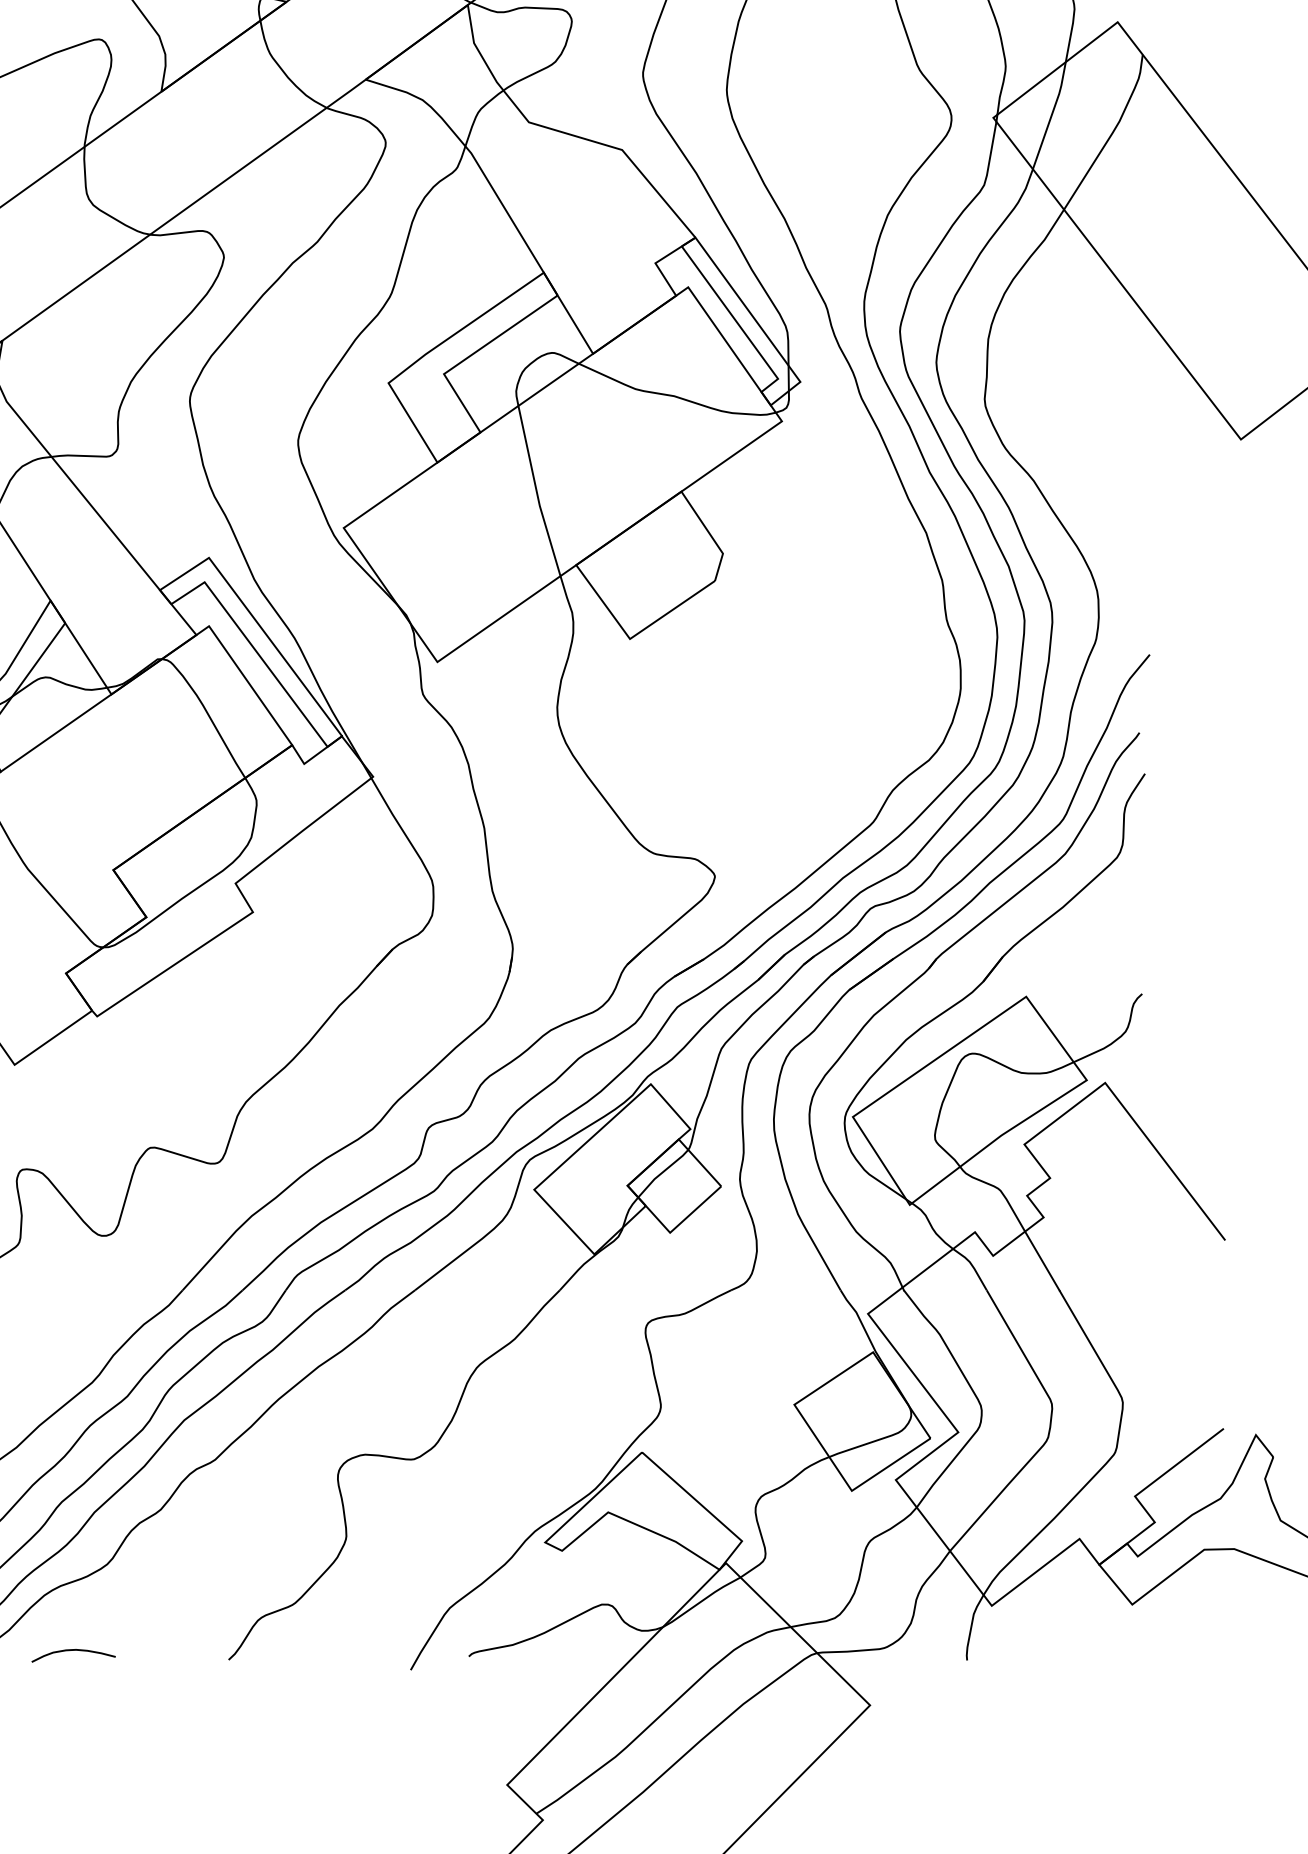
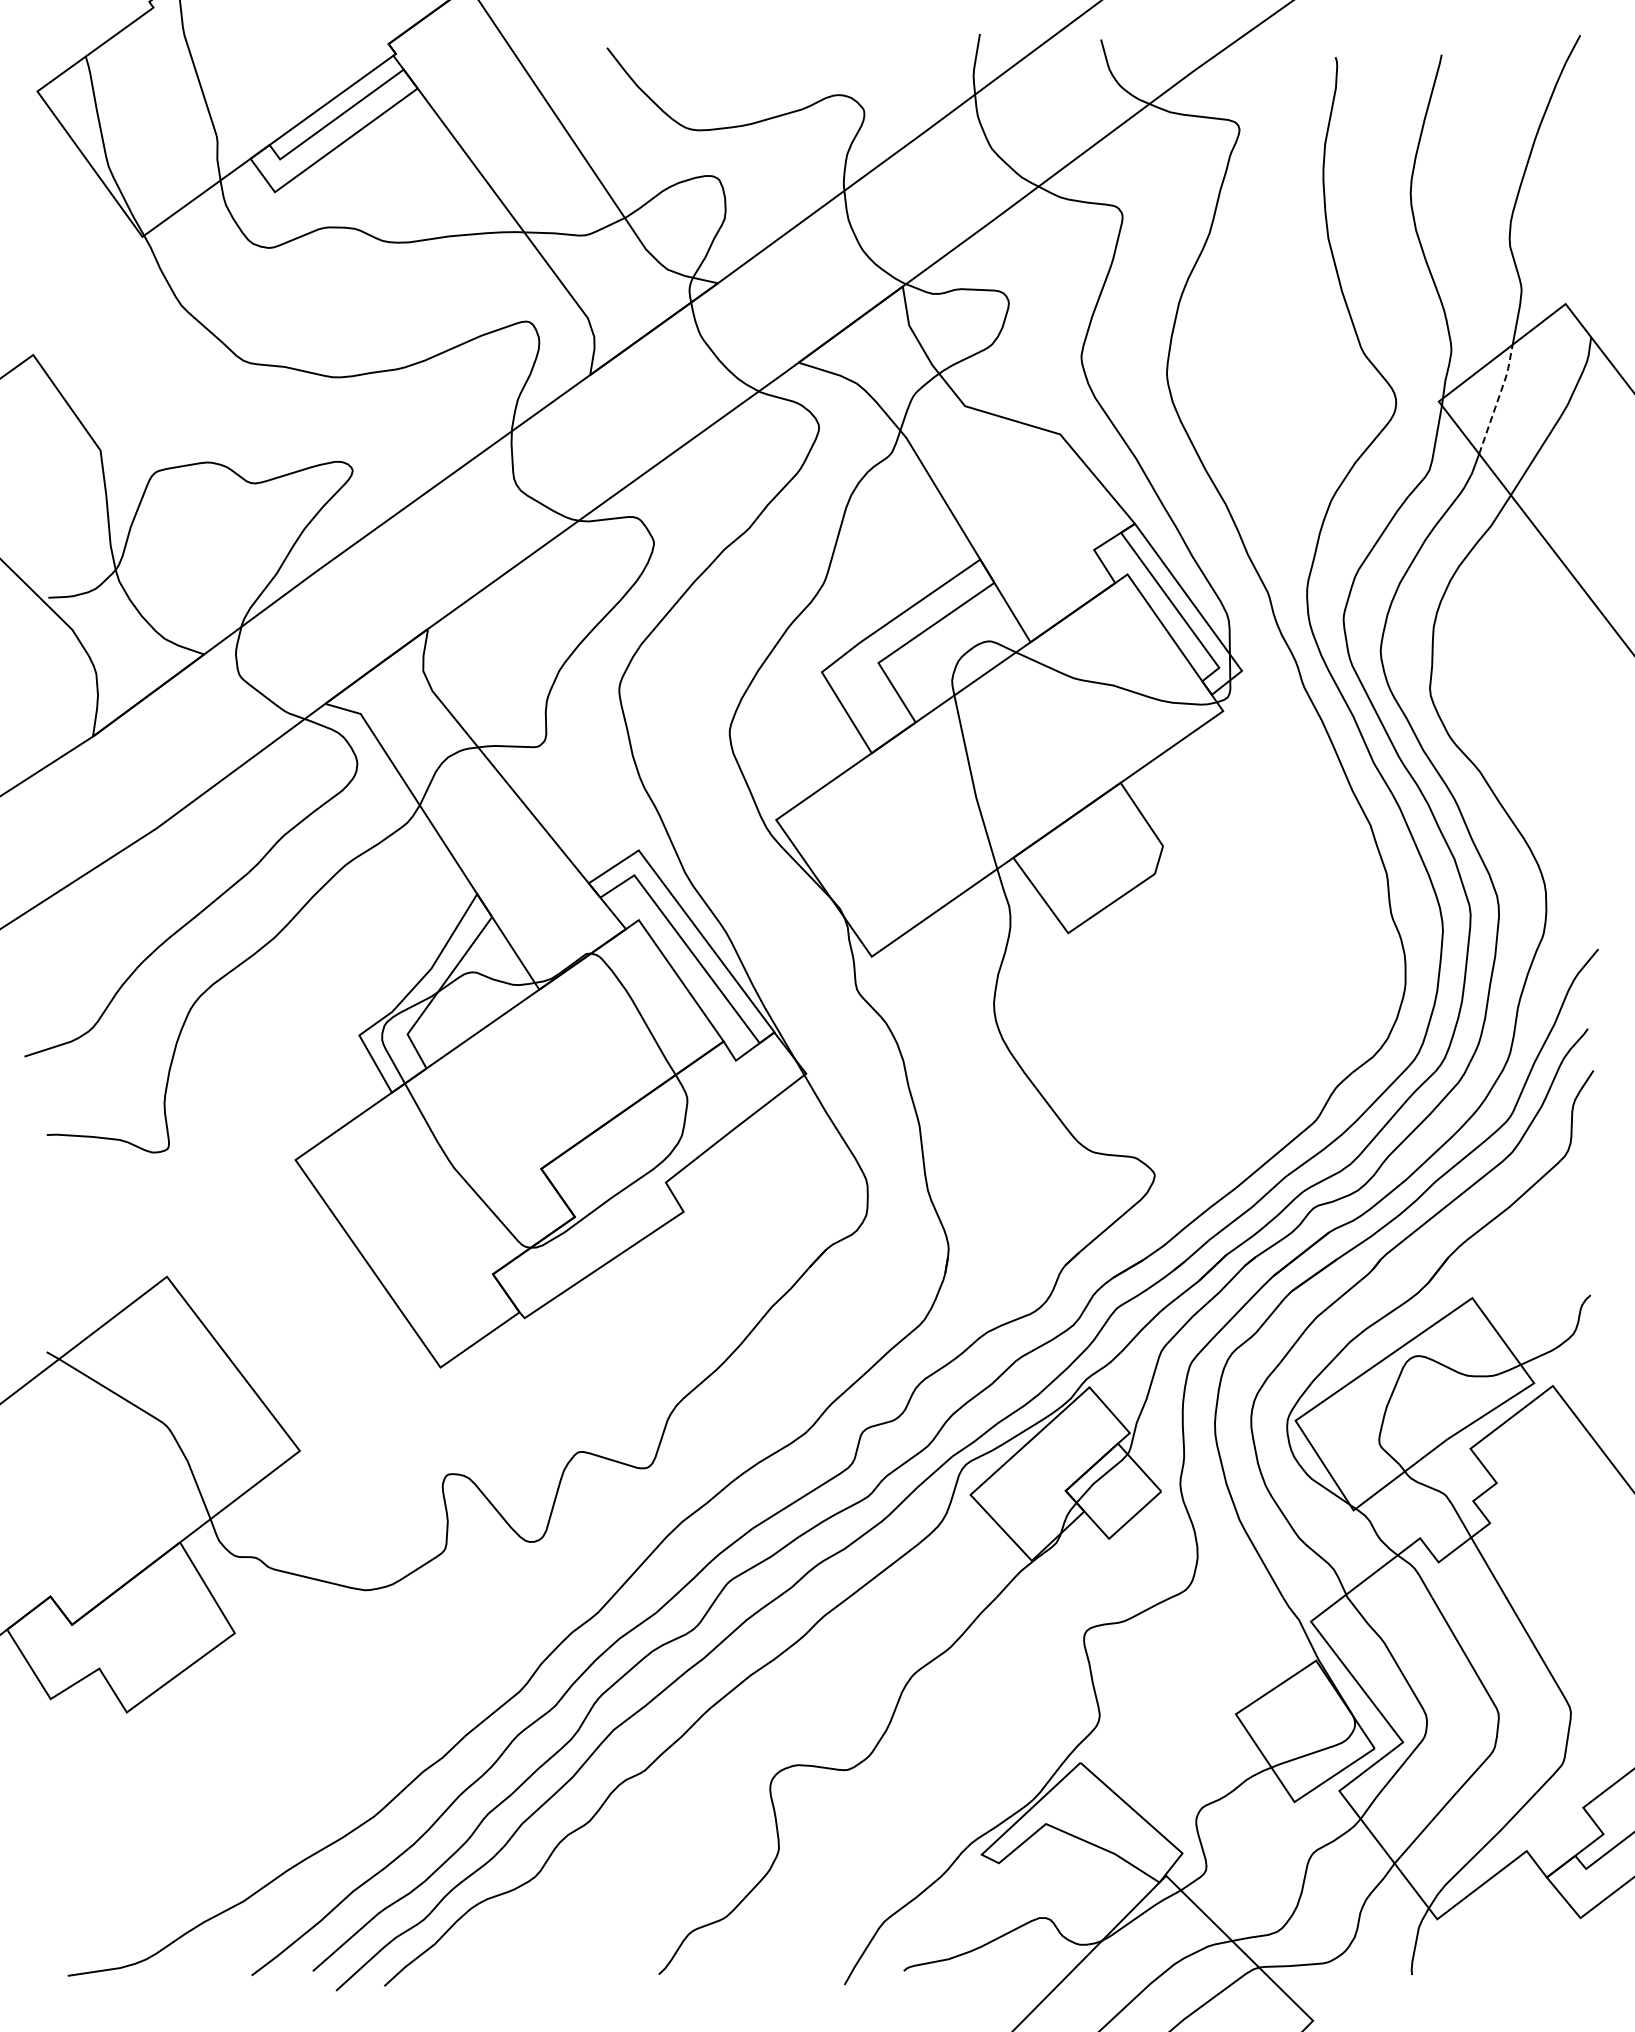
line: (1051, 114) -> (1498, 398), solid -> dashed
curve: (73, 1651) -> (500, 1965), removed

